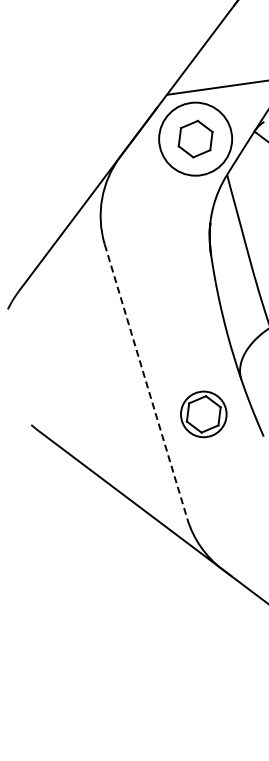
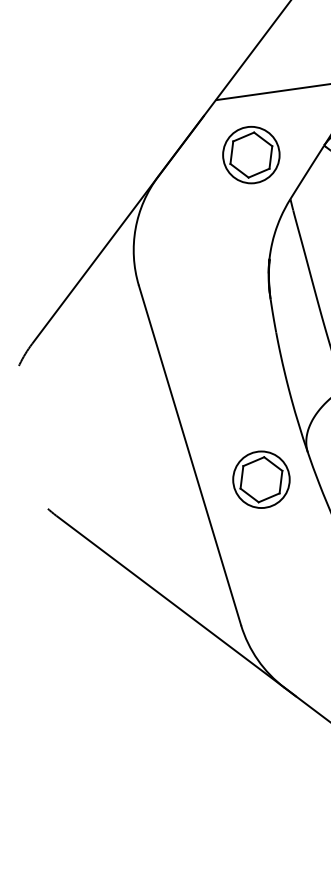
circle: (195, 139) -> (251, 155), size x0.62
line: (146, 382) -> (190, 456), dashed -> solid
part: (203, 414) -> (261, 479), moved

